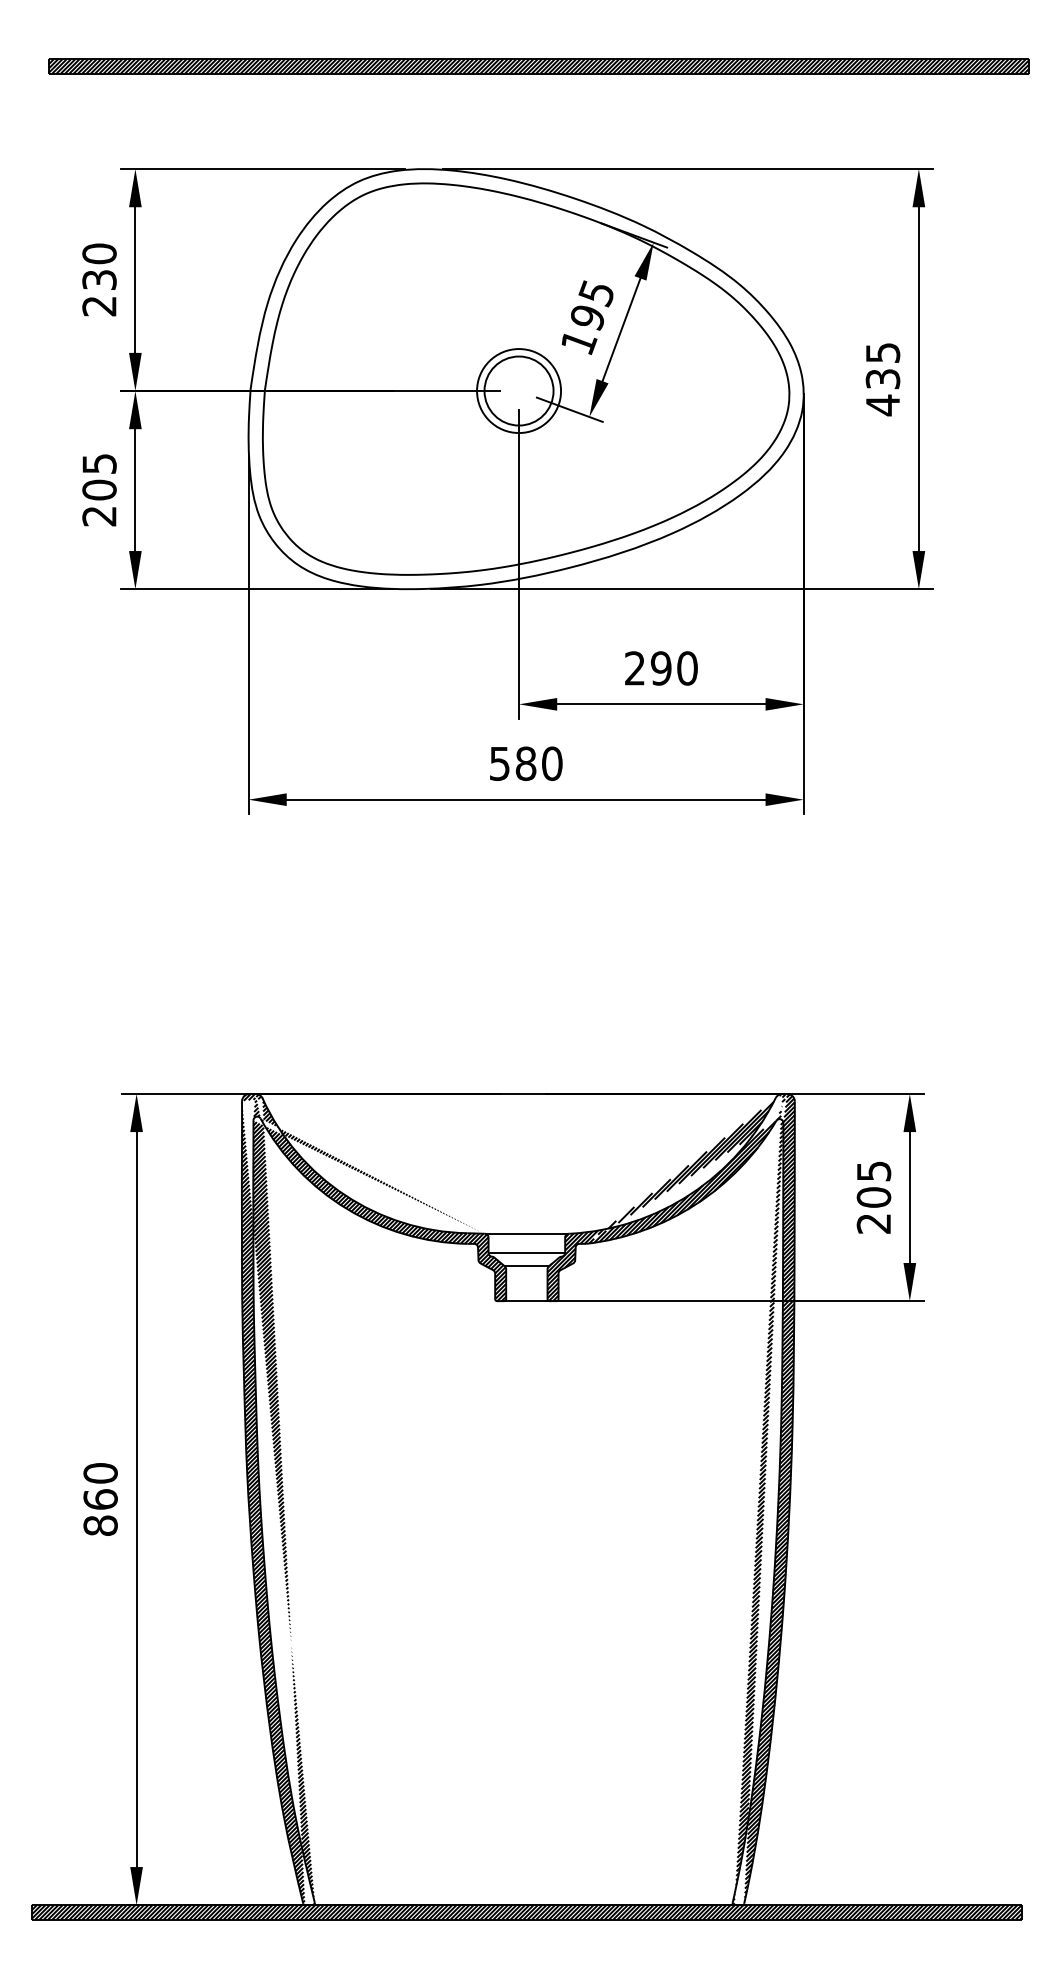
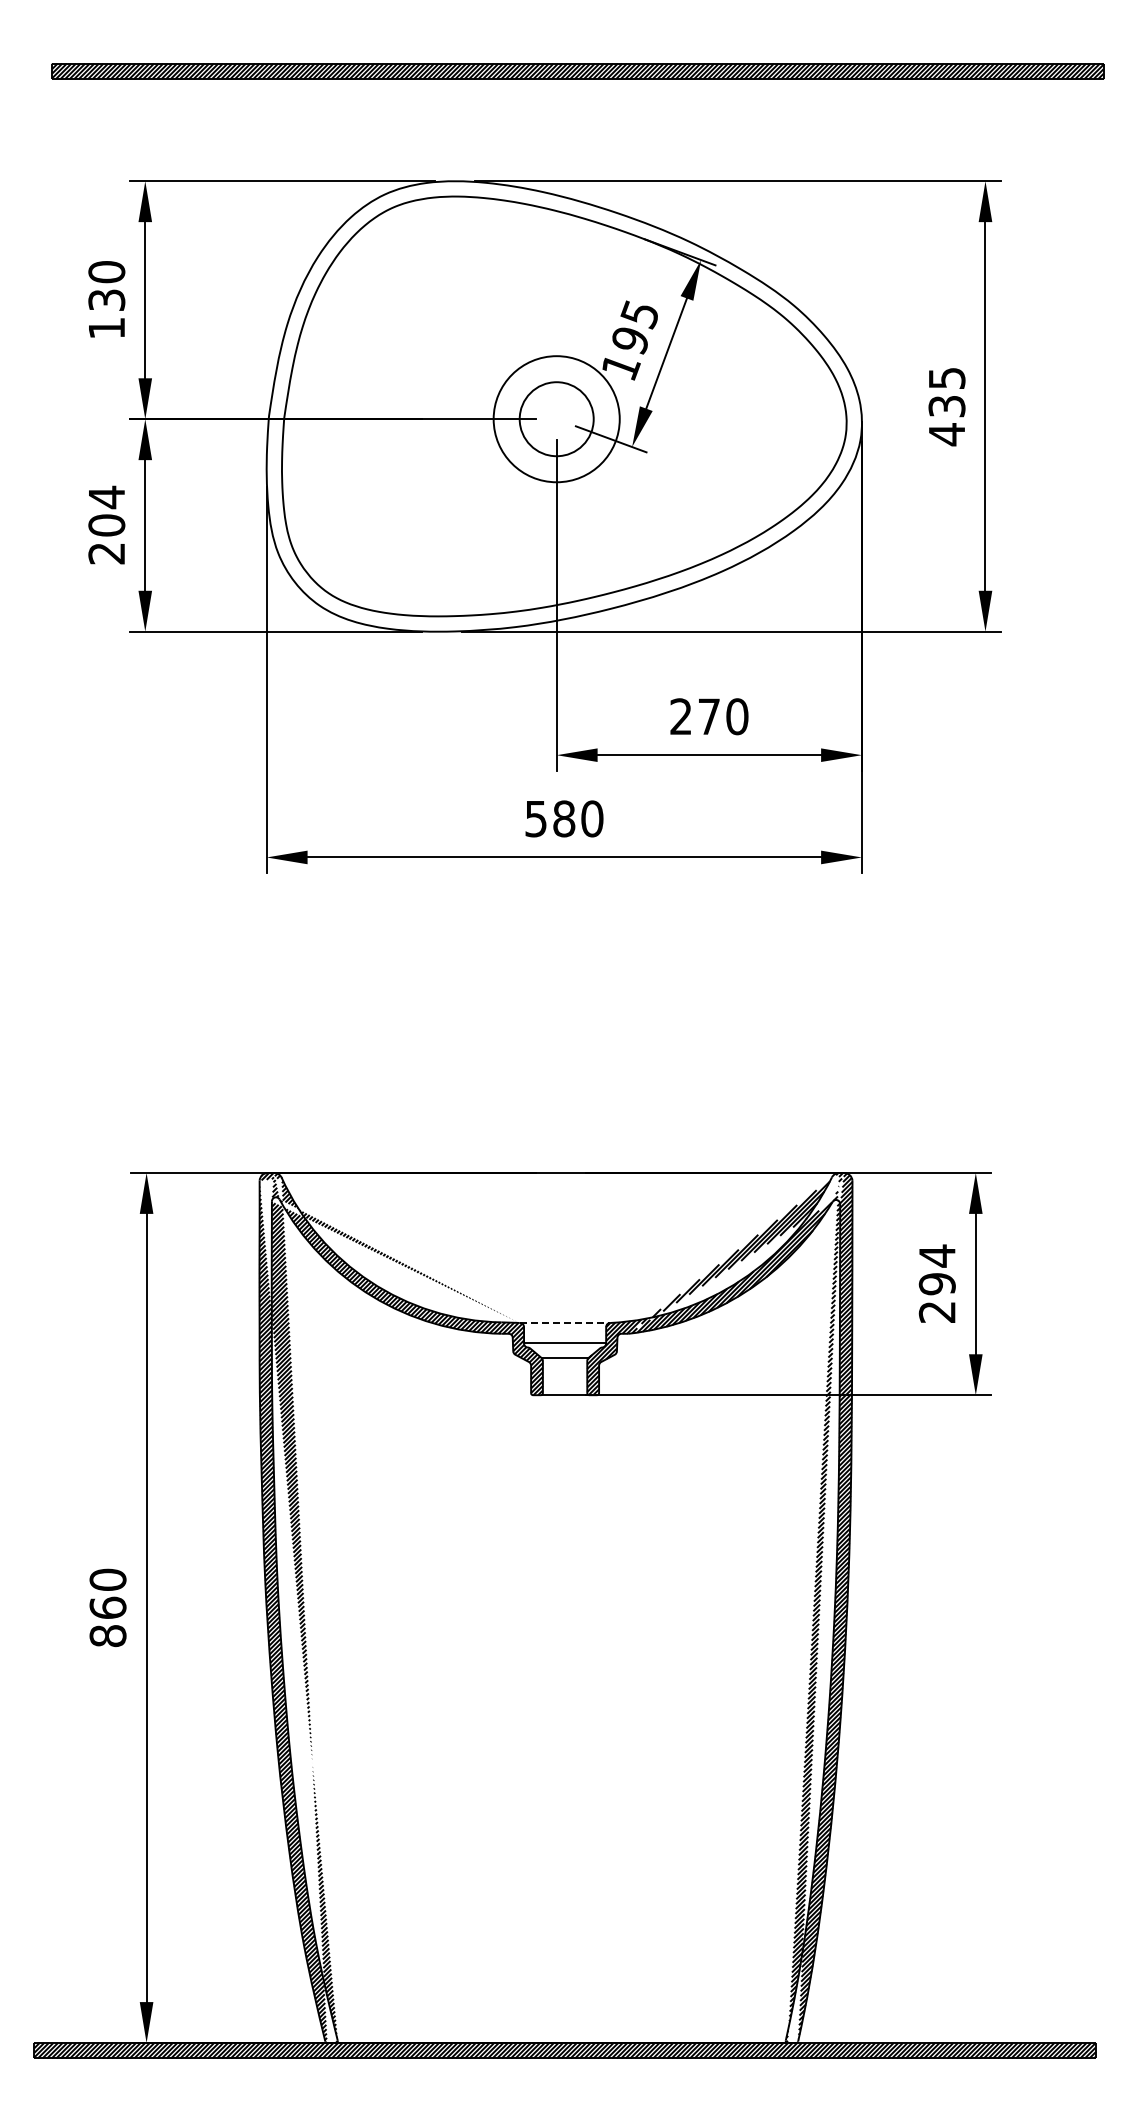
text: (99, 306) -> (106, 328), 230 -> 130
circle: (518, 391) -> (556, 419), size x1.4
text: (100, 464) -> (107, 497), 205 -> 204
text: (661, 668) -> (709, 716), 290 -> 270
text: (874, 1183) -> (937, 1269), 205 -> 294
line: (527, 1233) -> (565, 1322), solid -> dashed

